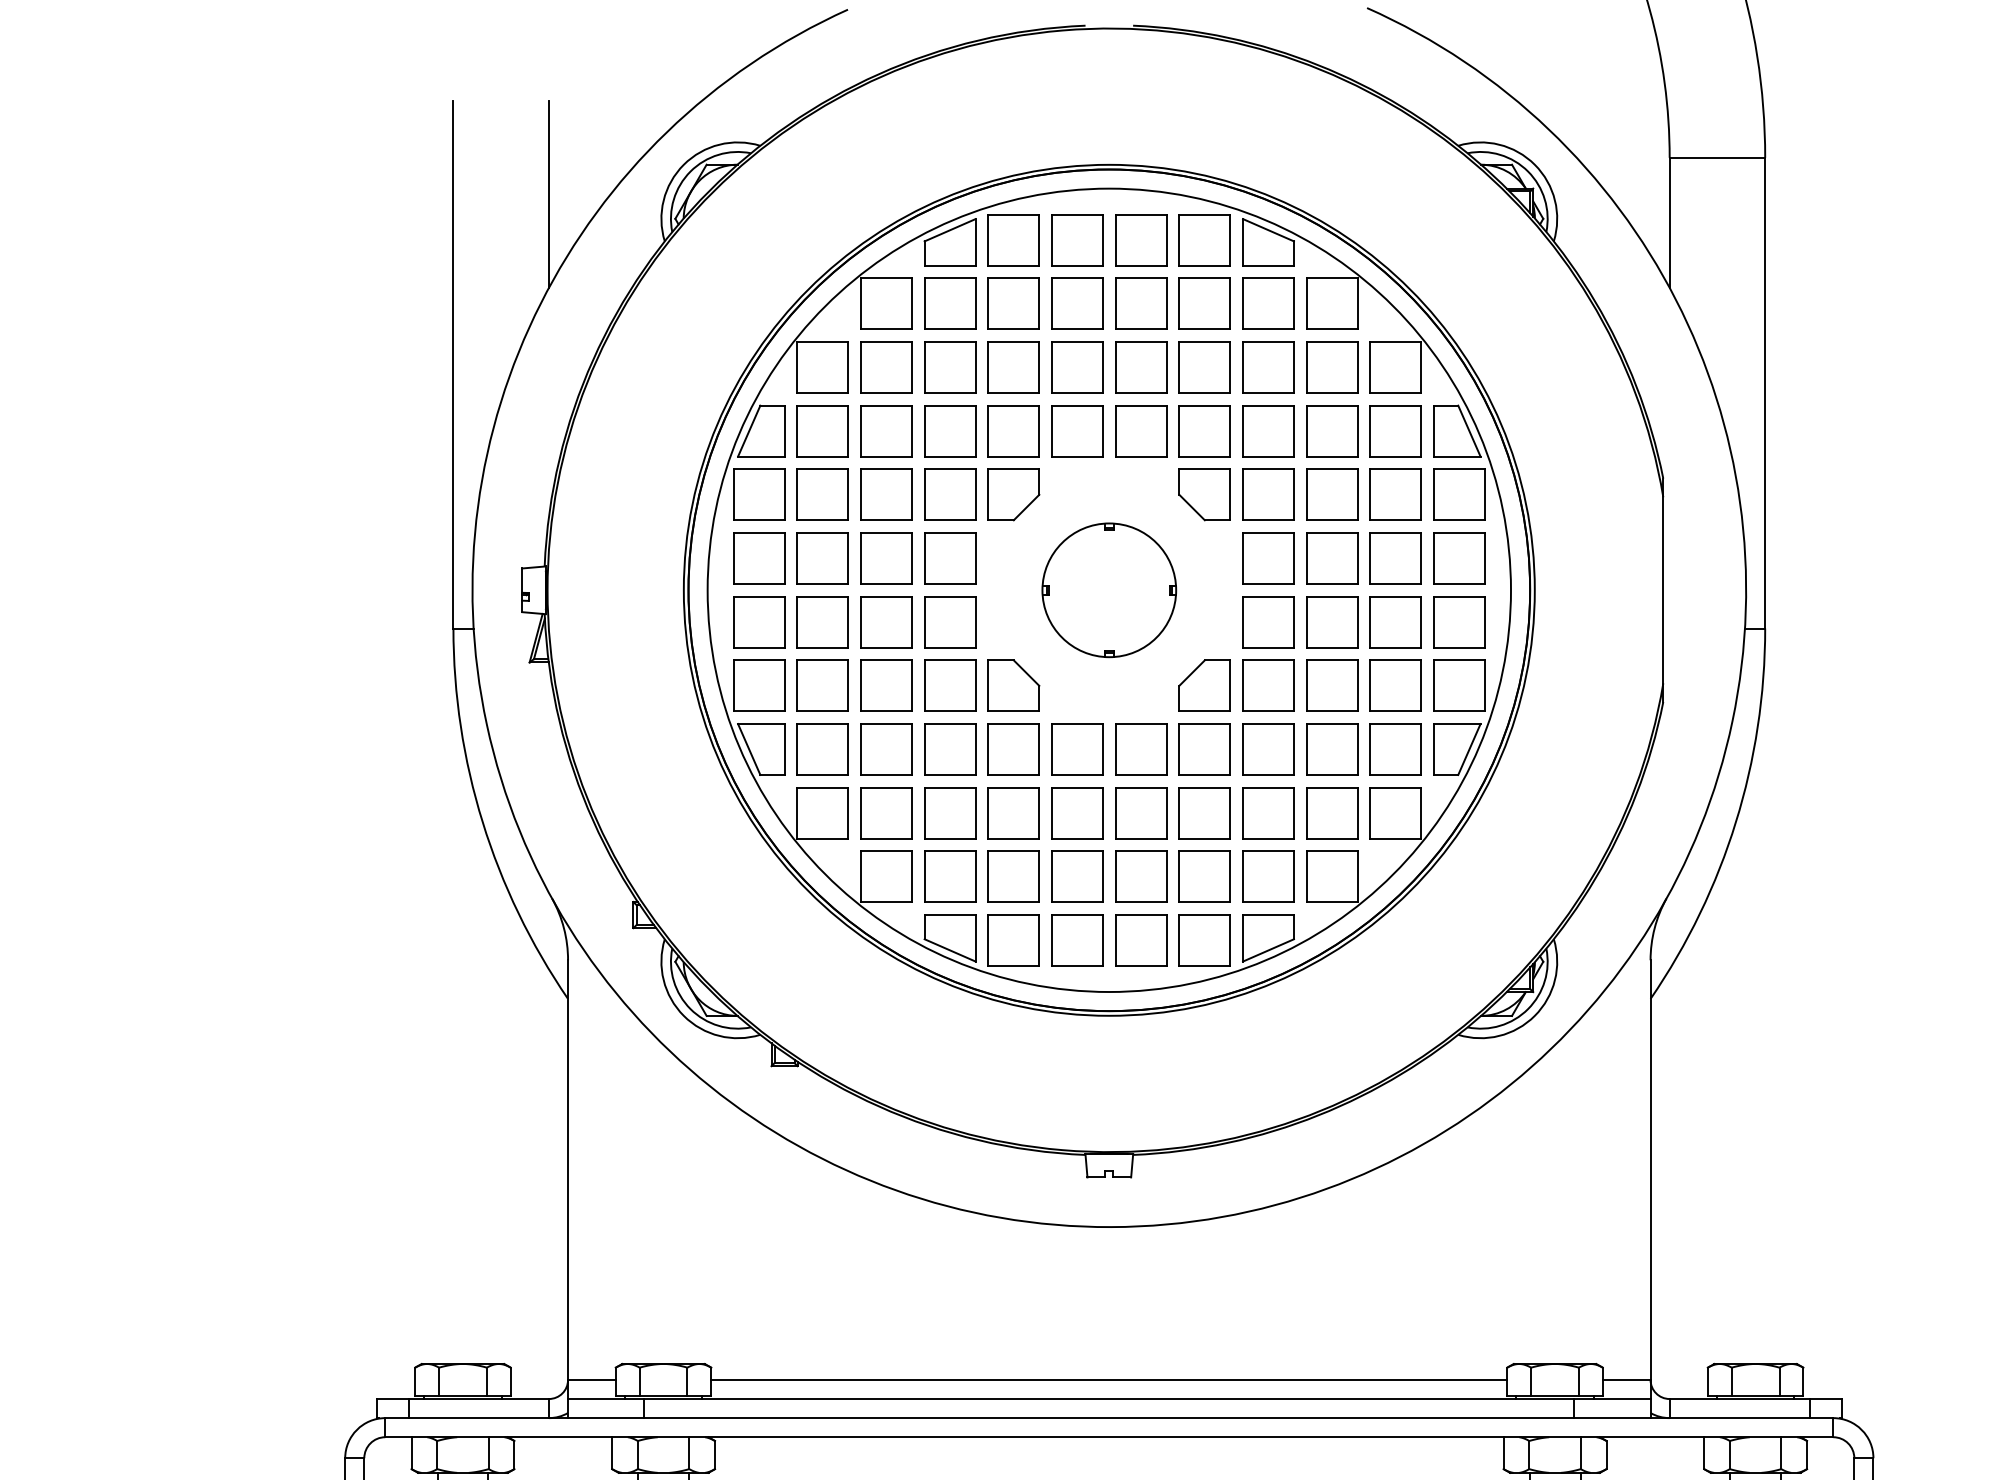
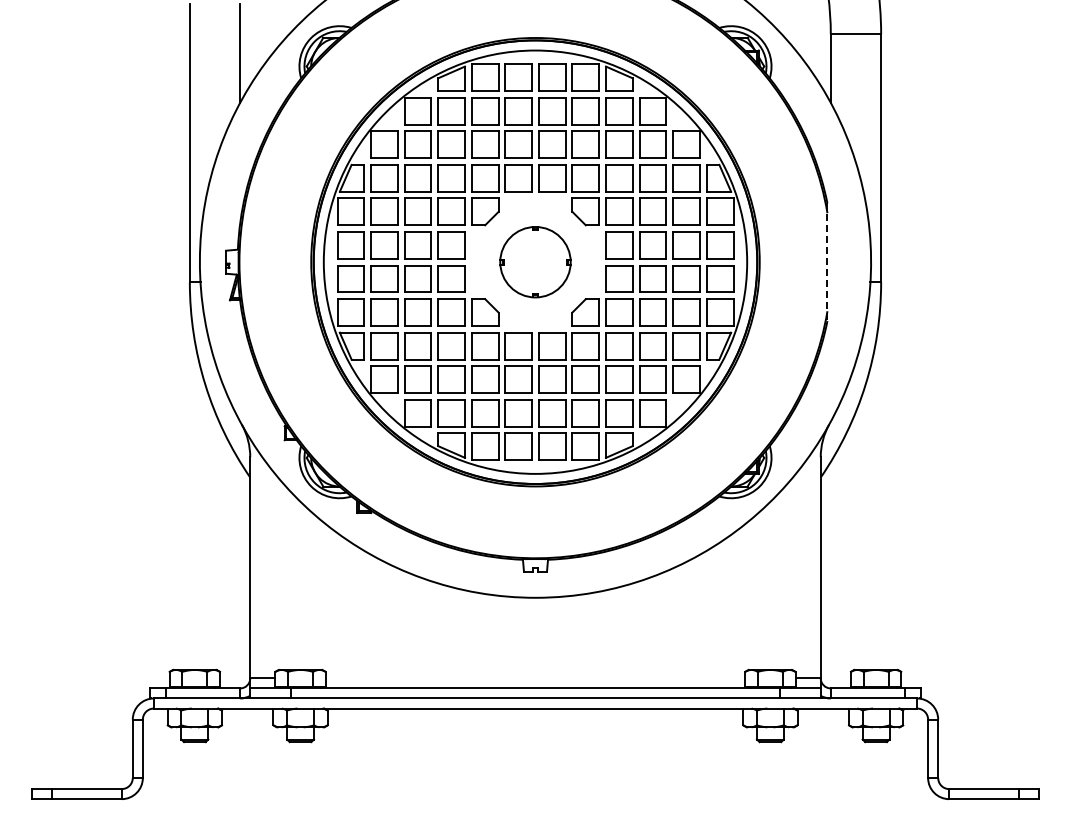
line: (1663, 590) -> (827, 262), solid -> dashed
line: (1109, 1380) -> (535, 678), removed

